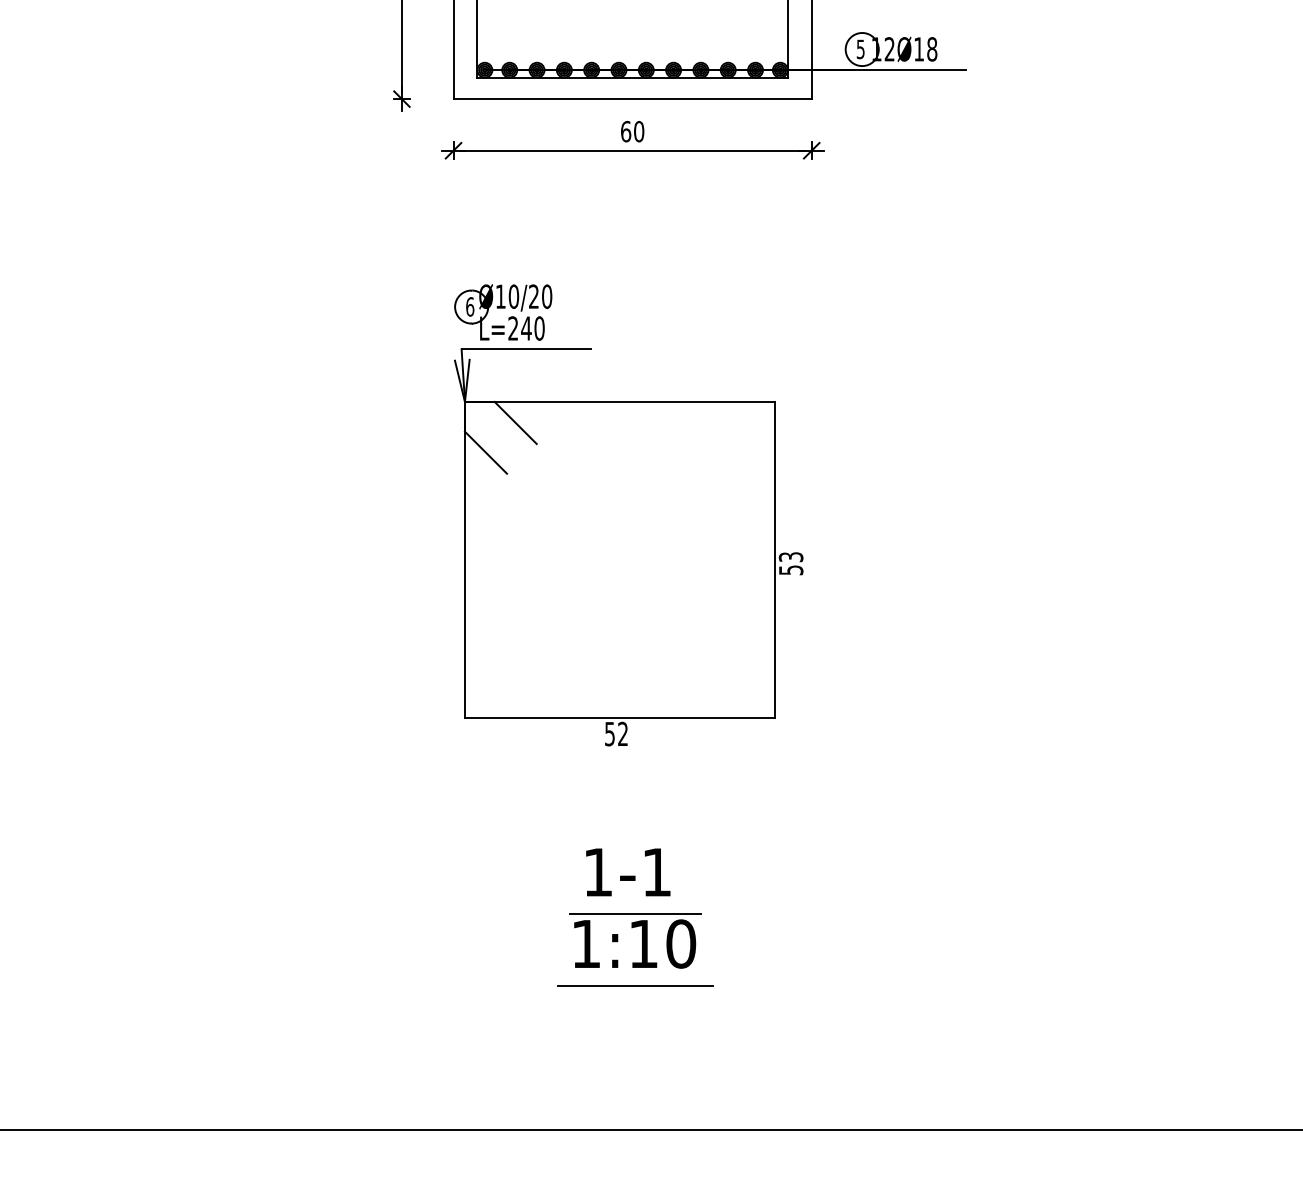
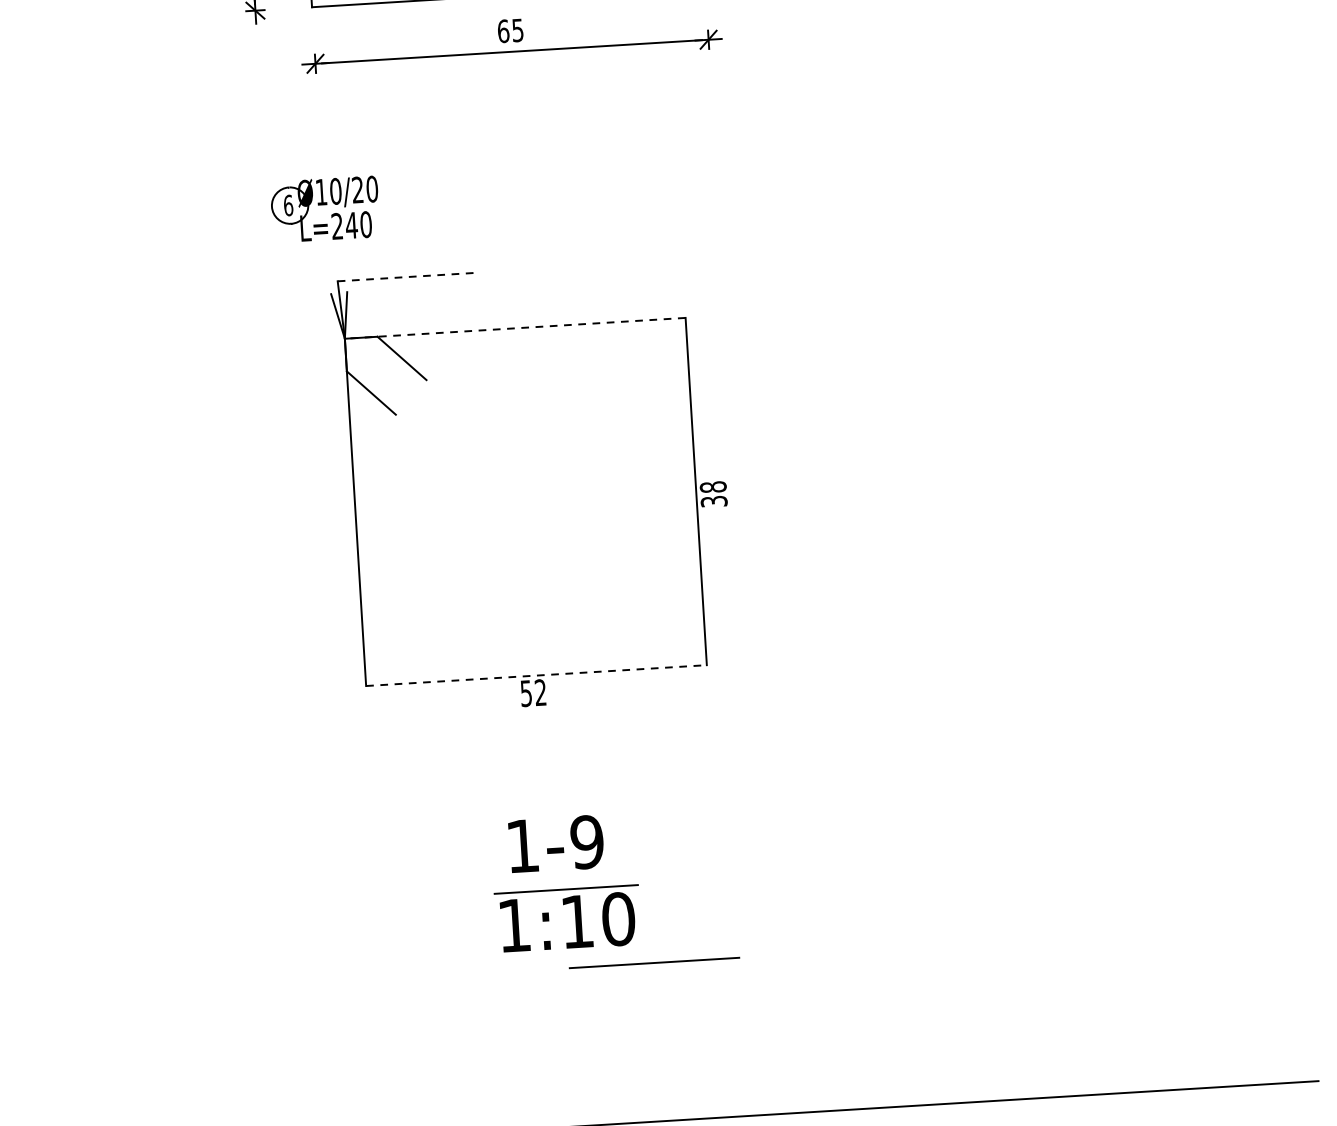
text: (639, 131) -> (518, 30), 60 -> 65
part: (503, 312) -> (325, 209), moved
line: (526, 349) -> (408, 277), solid -> dashed
line: (619, 401) -> (514, 327), solid -> dashed
text: (790, 563) -> (713, 494), 53 -> 38
line: (620, 718) -> (536, 675), solid -> dashed
text: (656, 872) -> (586, 842), 1-1 -> 1-9
line: (635, 985) -> (654, 962), moved

